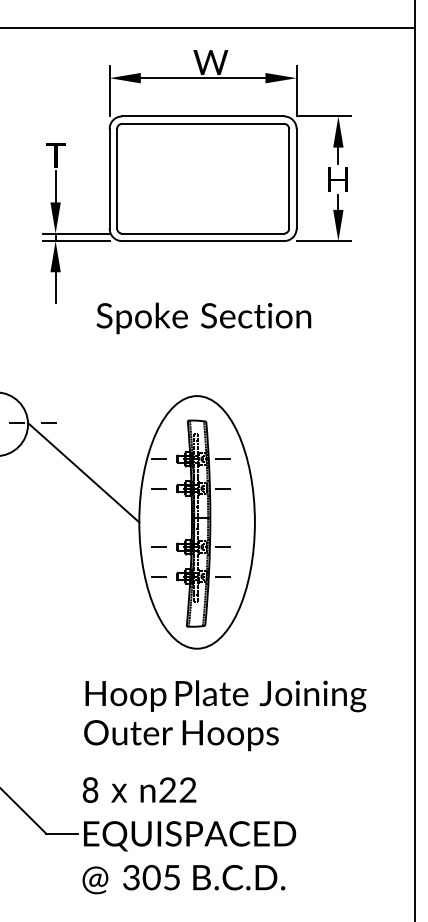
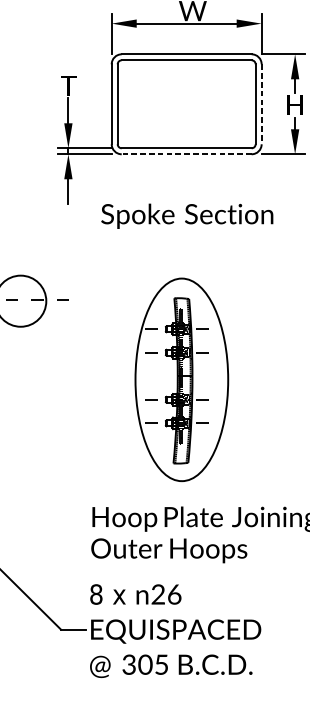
line: (296, 178) -> (261, 104), solid -> dashed
line: (202, 241) -> (186, 154), solid -> dashed
line: (83, 472) -> (90, 339), removed
text: (187, 789) -> (174, 594), 22 -> 26

